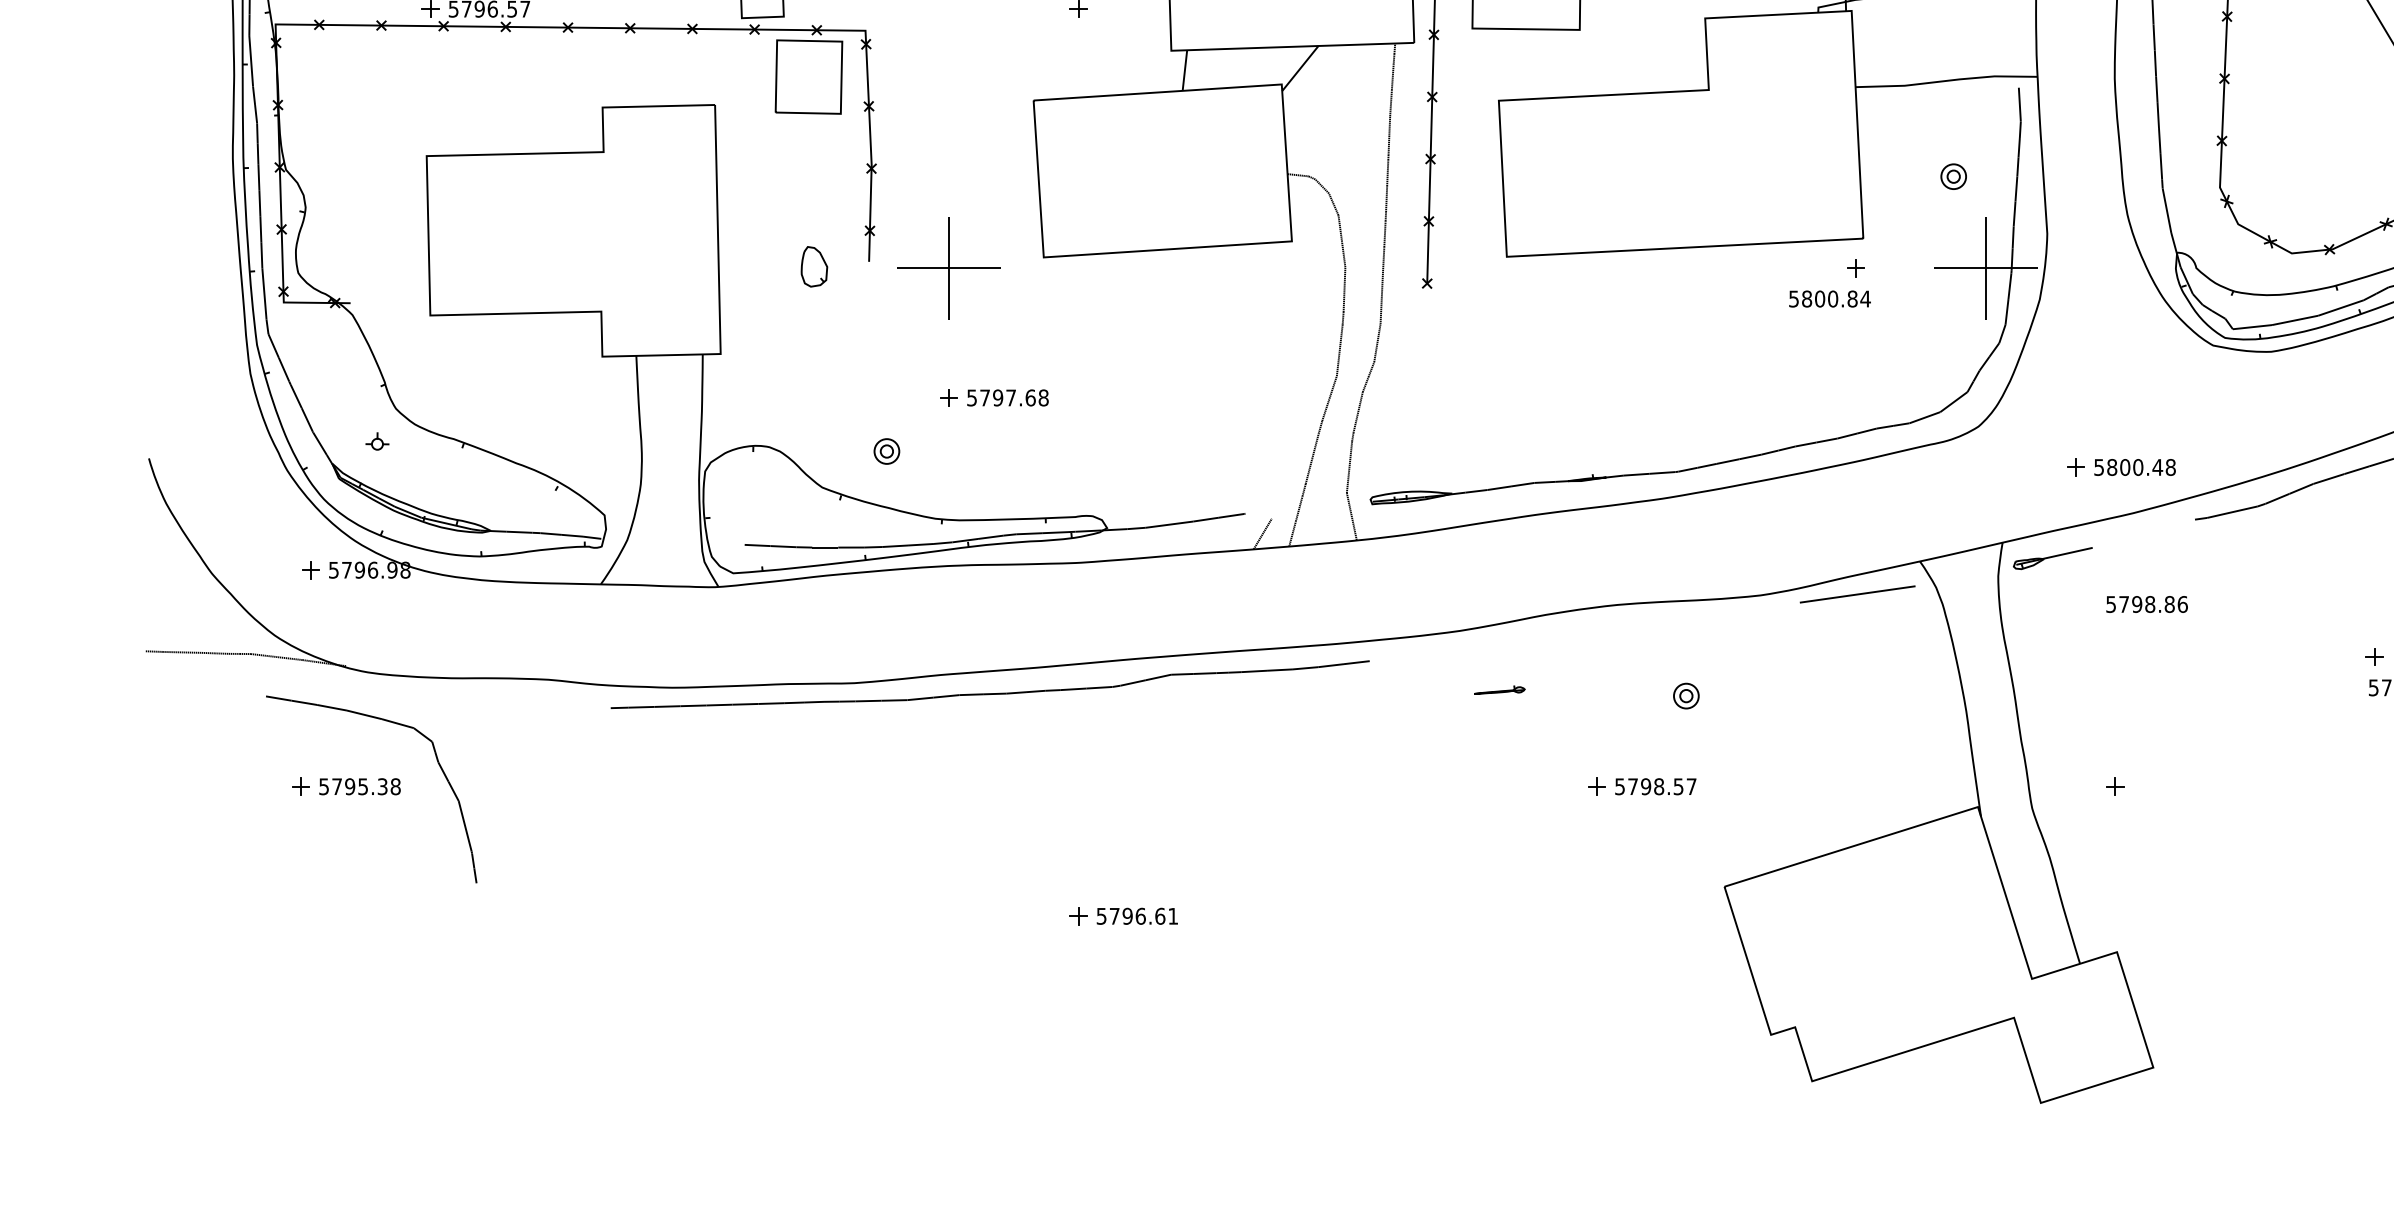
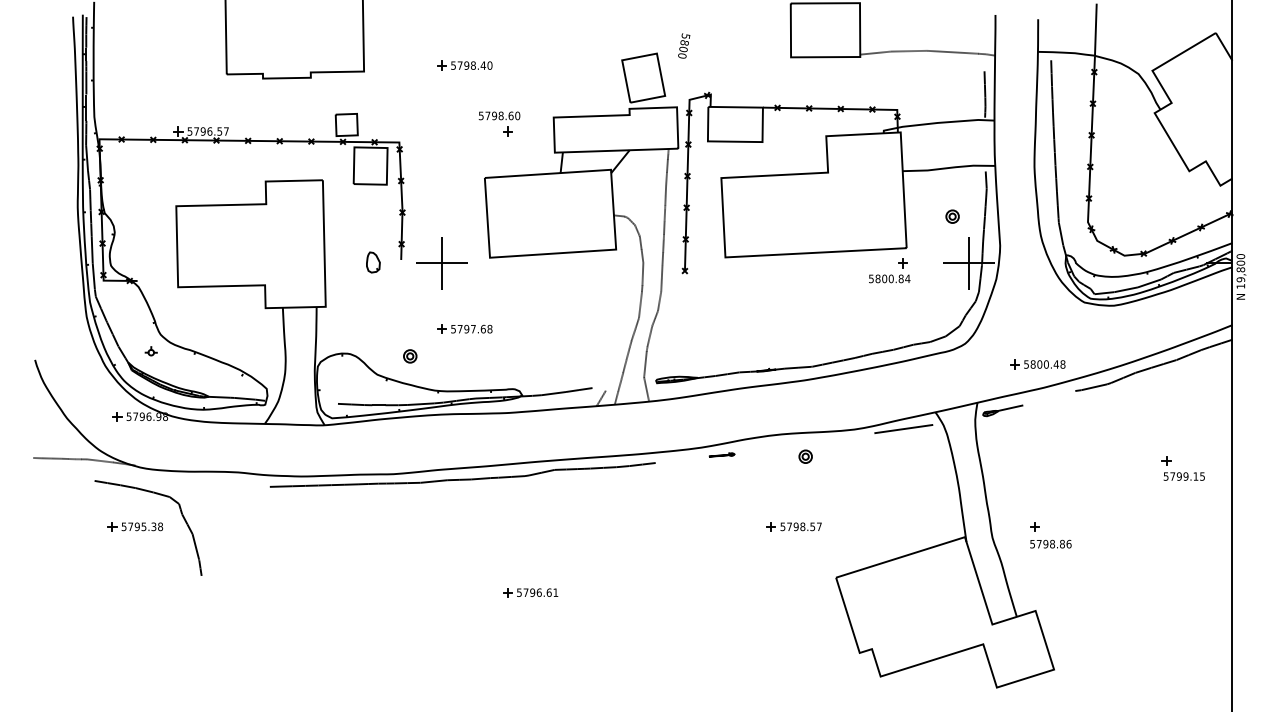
text: (2146, 603) -> (1050, 543), moved
line: (1499, 689) -> (721, 454), moved
part: (1685, 695) -> (805, 456), moved

